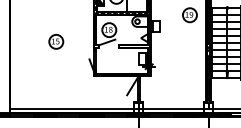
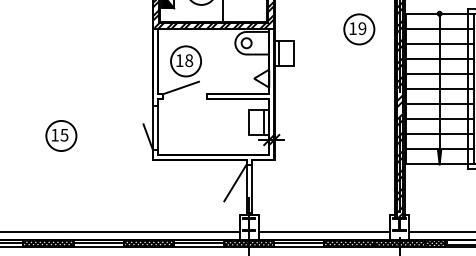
part: (56, 41) -> (61, 135), moved

